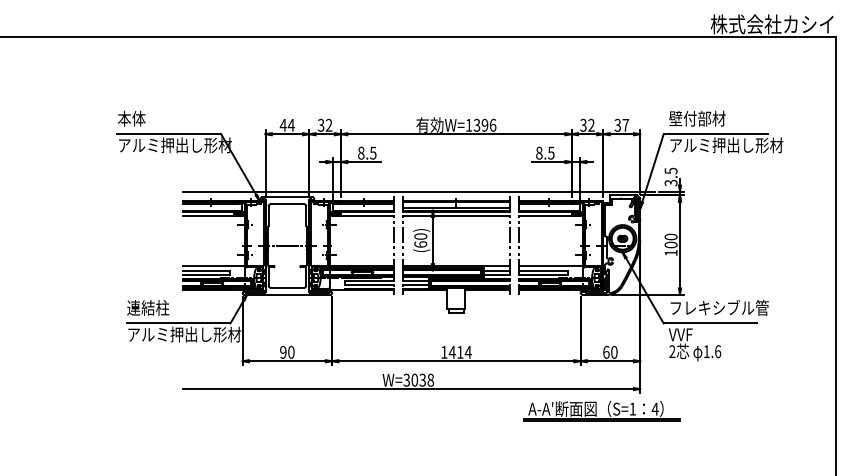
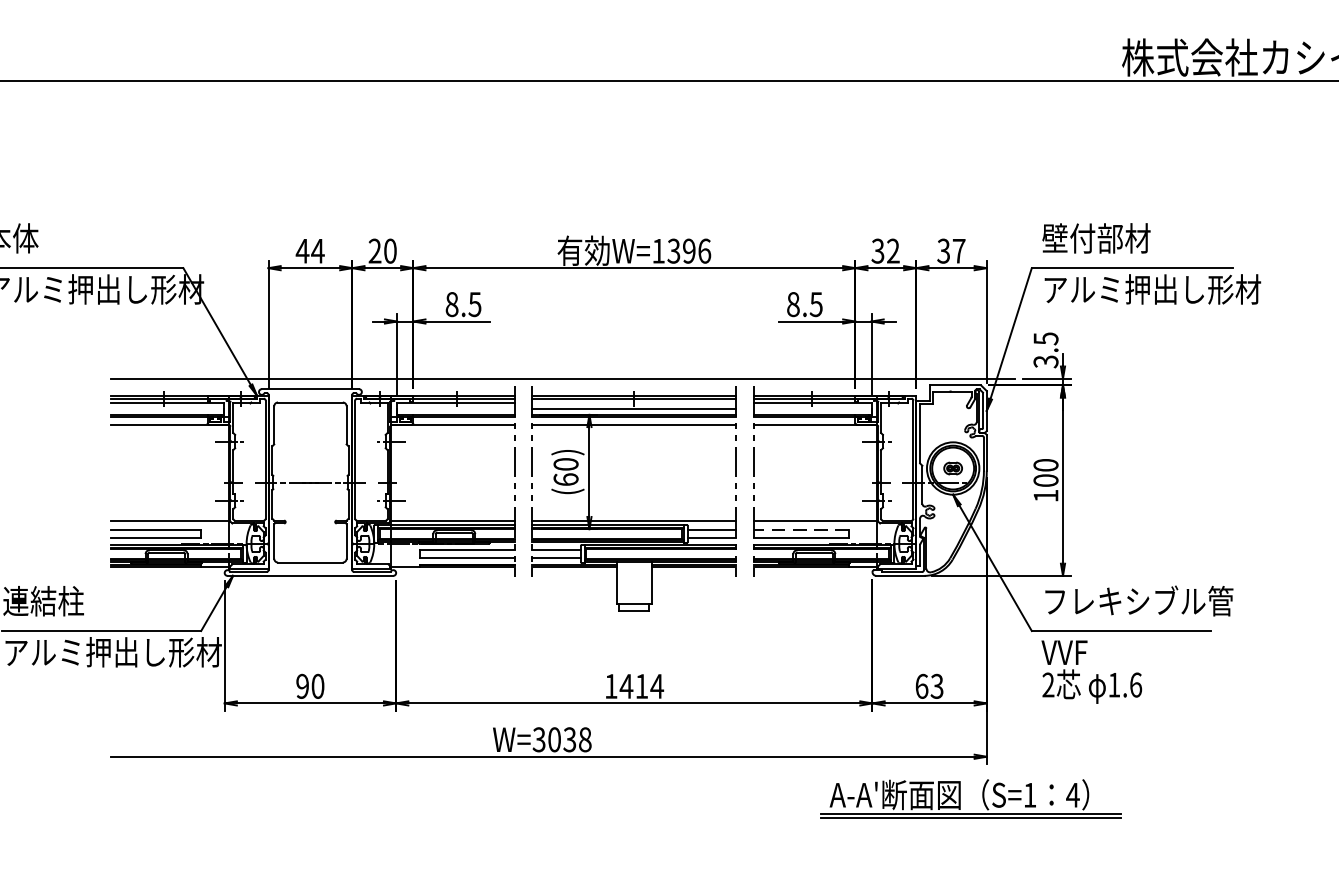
text: (324, 125) -> (381, 251), 32 -> 20
line: (543, 270) -> (801, 529), solid -> dashed
text: (614, 352) -> (937, 686), 60 -> 63
part: (601, 411) -> (970, 799), moved

